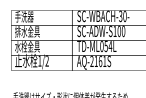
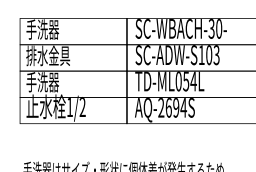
text: (123, 31) -> (216, 55), SC-ADW-S100 -> SC-ADW-S103
text: (27, 46) -> (48, 81), 水栓金具 -> 手洗器
text: (100, 61) -> (176, 107), AQ-2161S -> AQ-2694S

